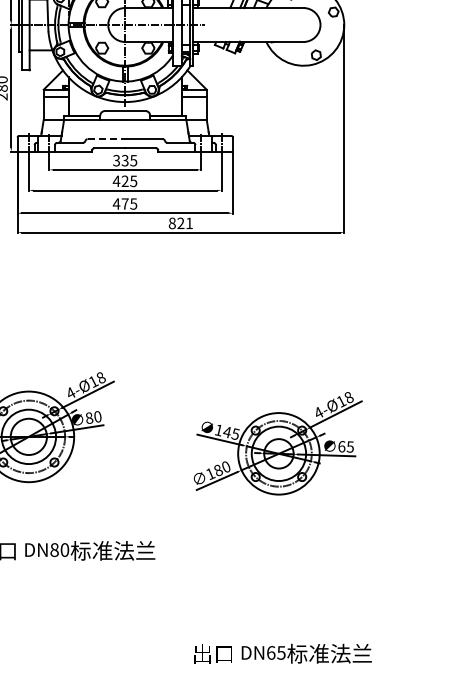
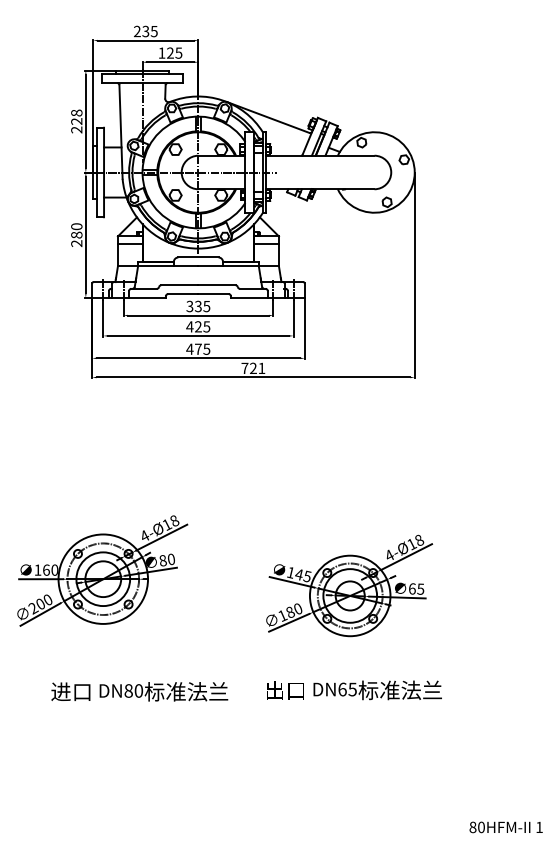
line: (106, 139) -> (179, 285), dashed -> solid
text: (171, 223) -> (244, 368), 821 -> 721
text: (283, 653) -> (354, 690), moved

